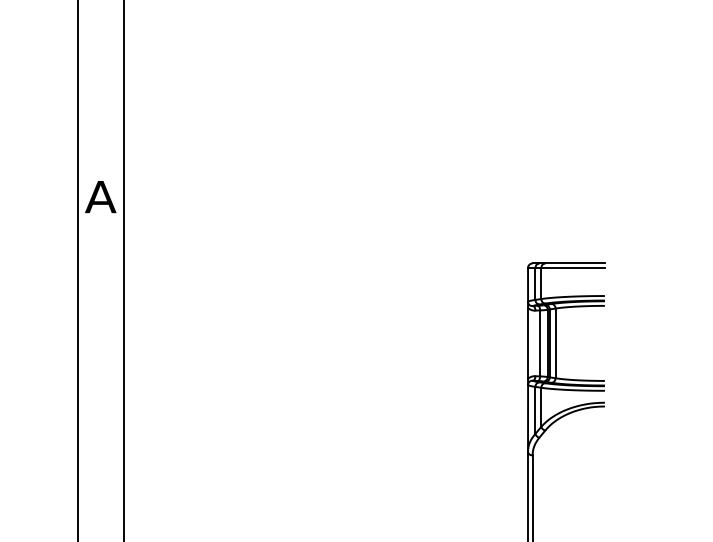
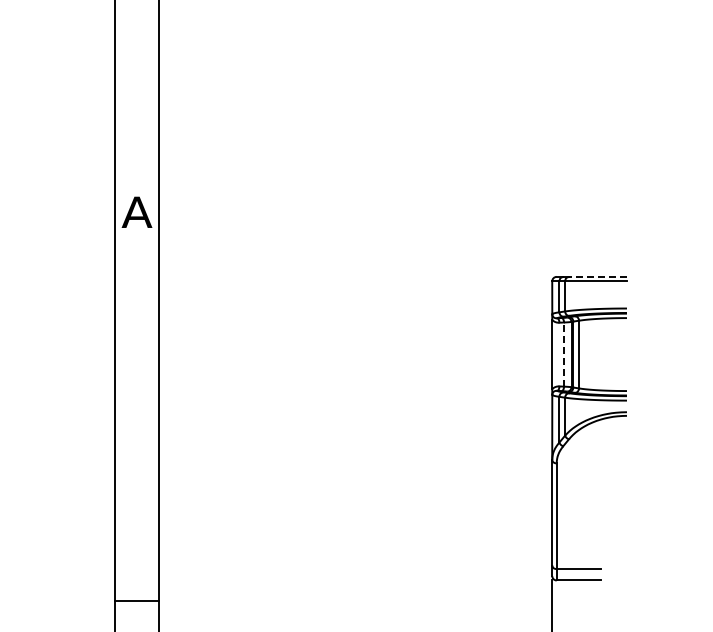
line: (574, 263) -> (597, 276), solid -> dashed
line: (540, 343) -> (564, 354), solid -> dashed

